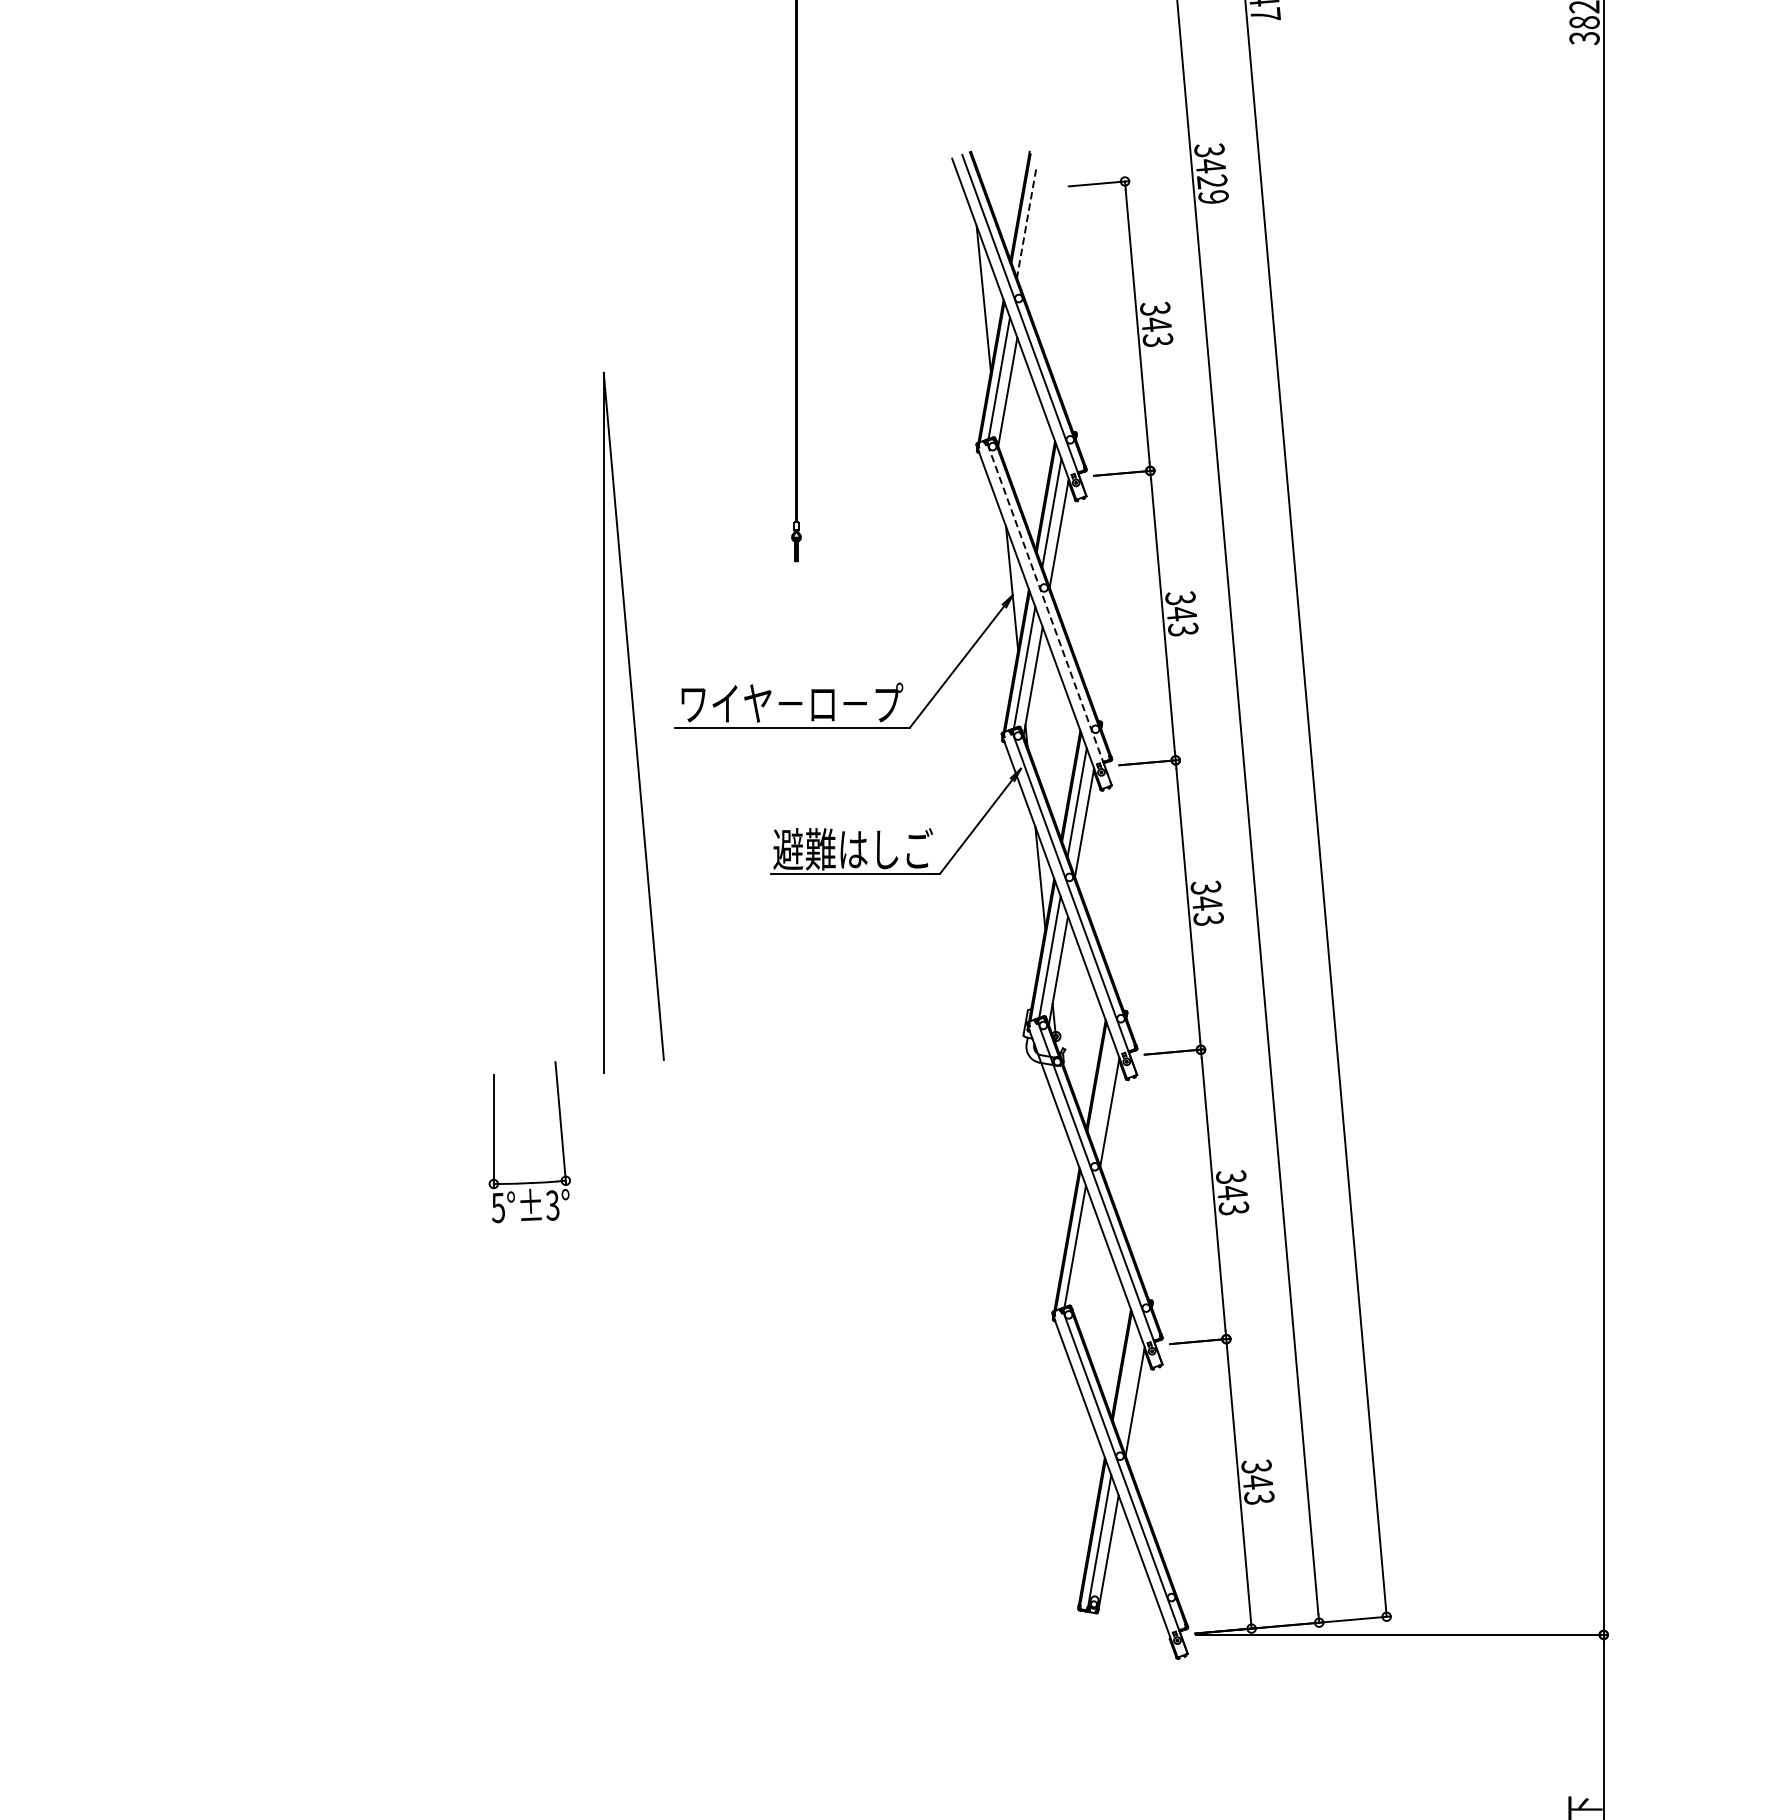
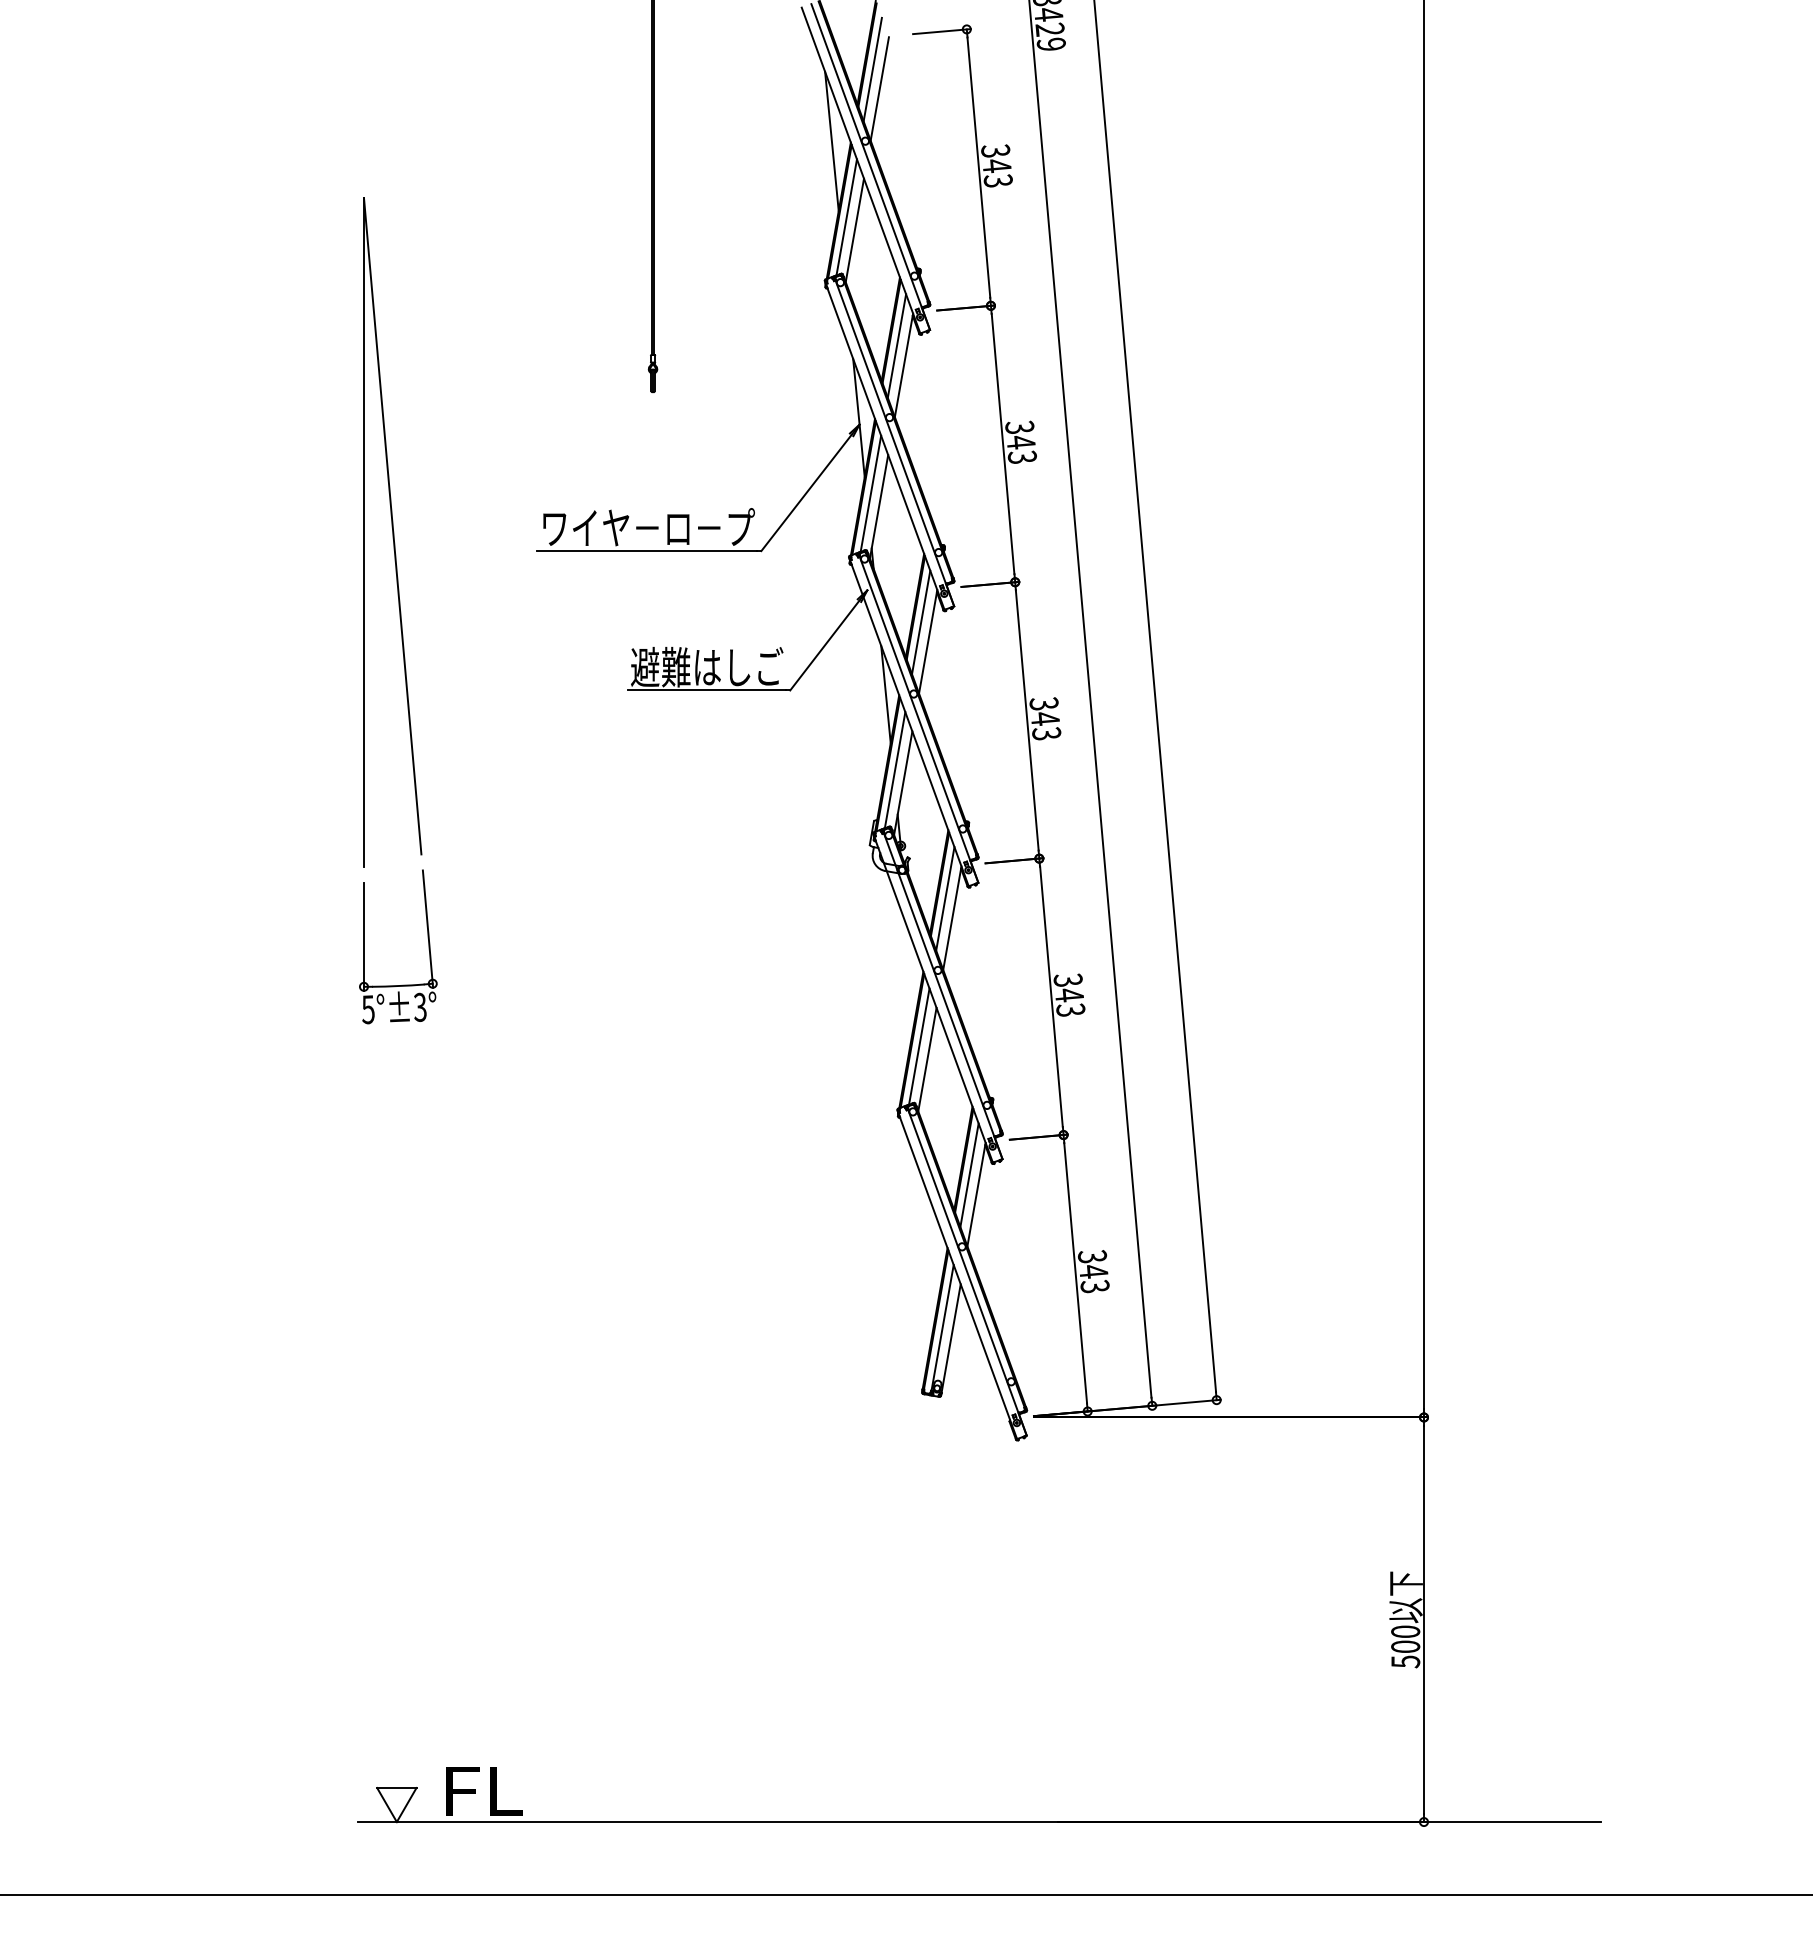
line: (1026, 223) -> (872, 69), dashed -> solid
line: (1033, 243) -> (879, 88), added
line: (1050, 615) -> (895, 443), dashed -> solid
part: (633, 722) -> (392, 532), moved
line: (1102, 1091) -> (945, 898), added
line: (1083, 1260) -> (927, 1059), added
line: (1127, 1381) -> (969, 1175), added

